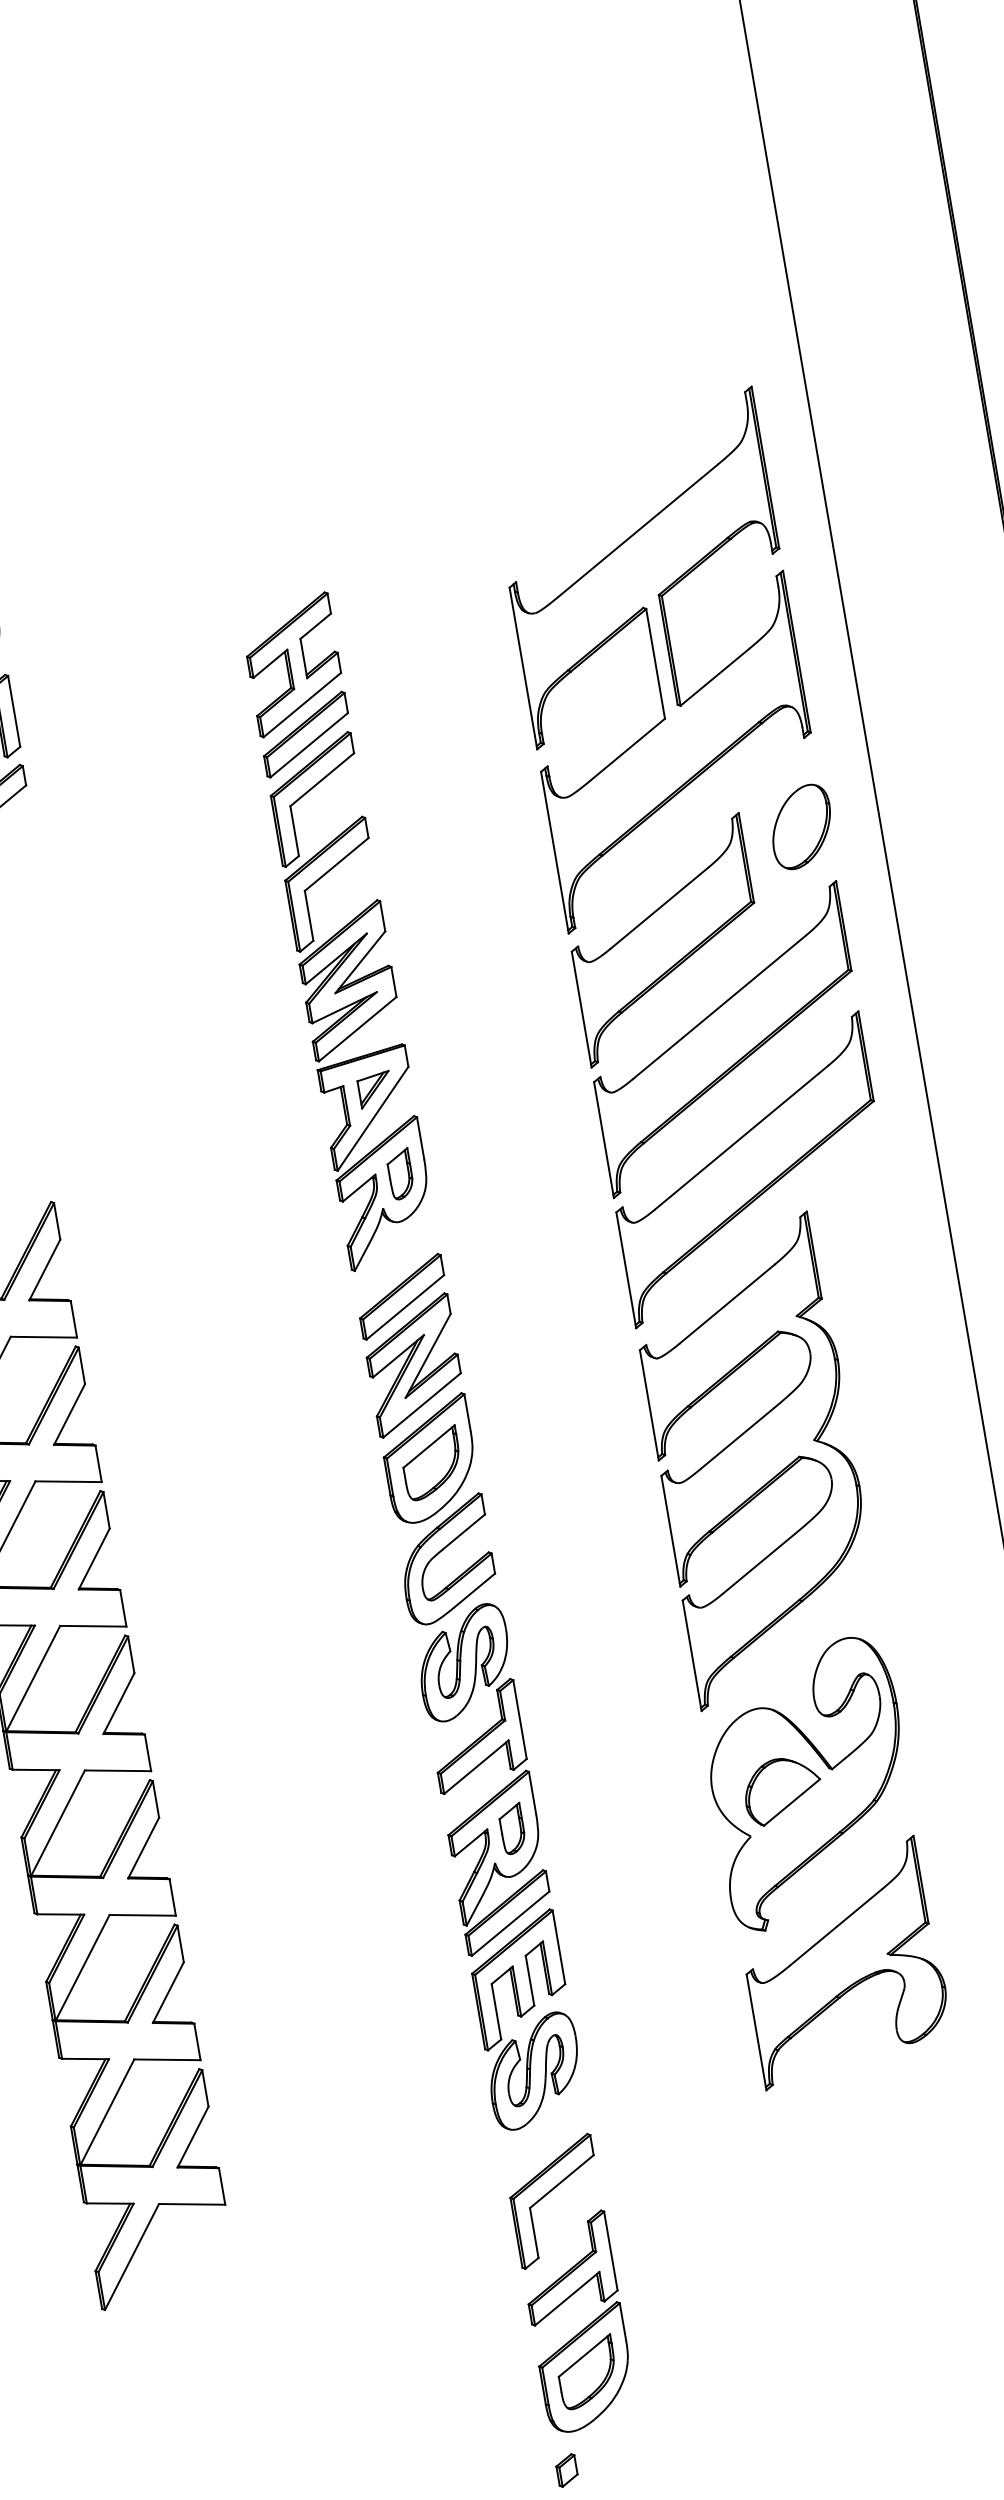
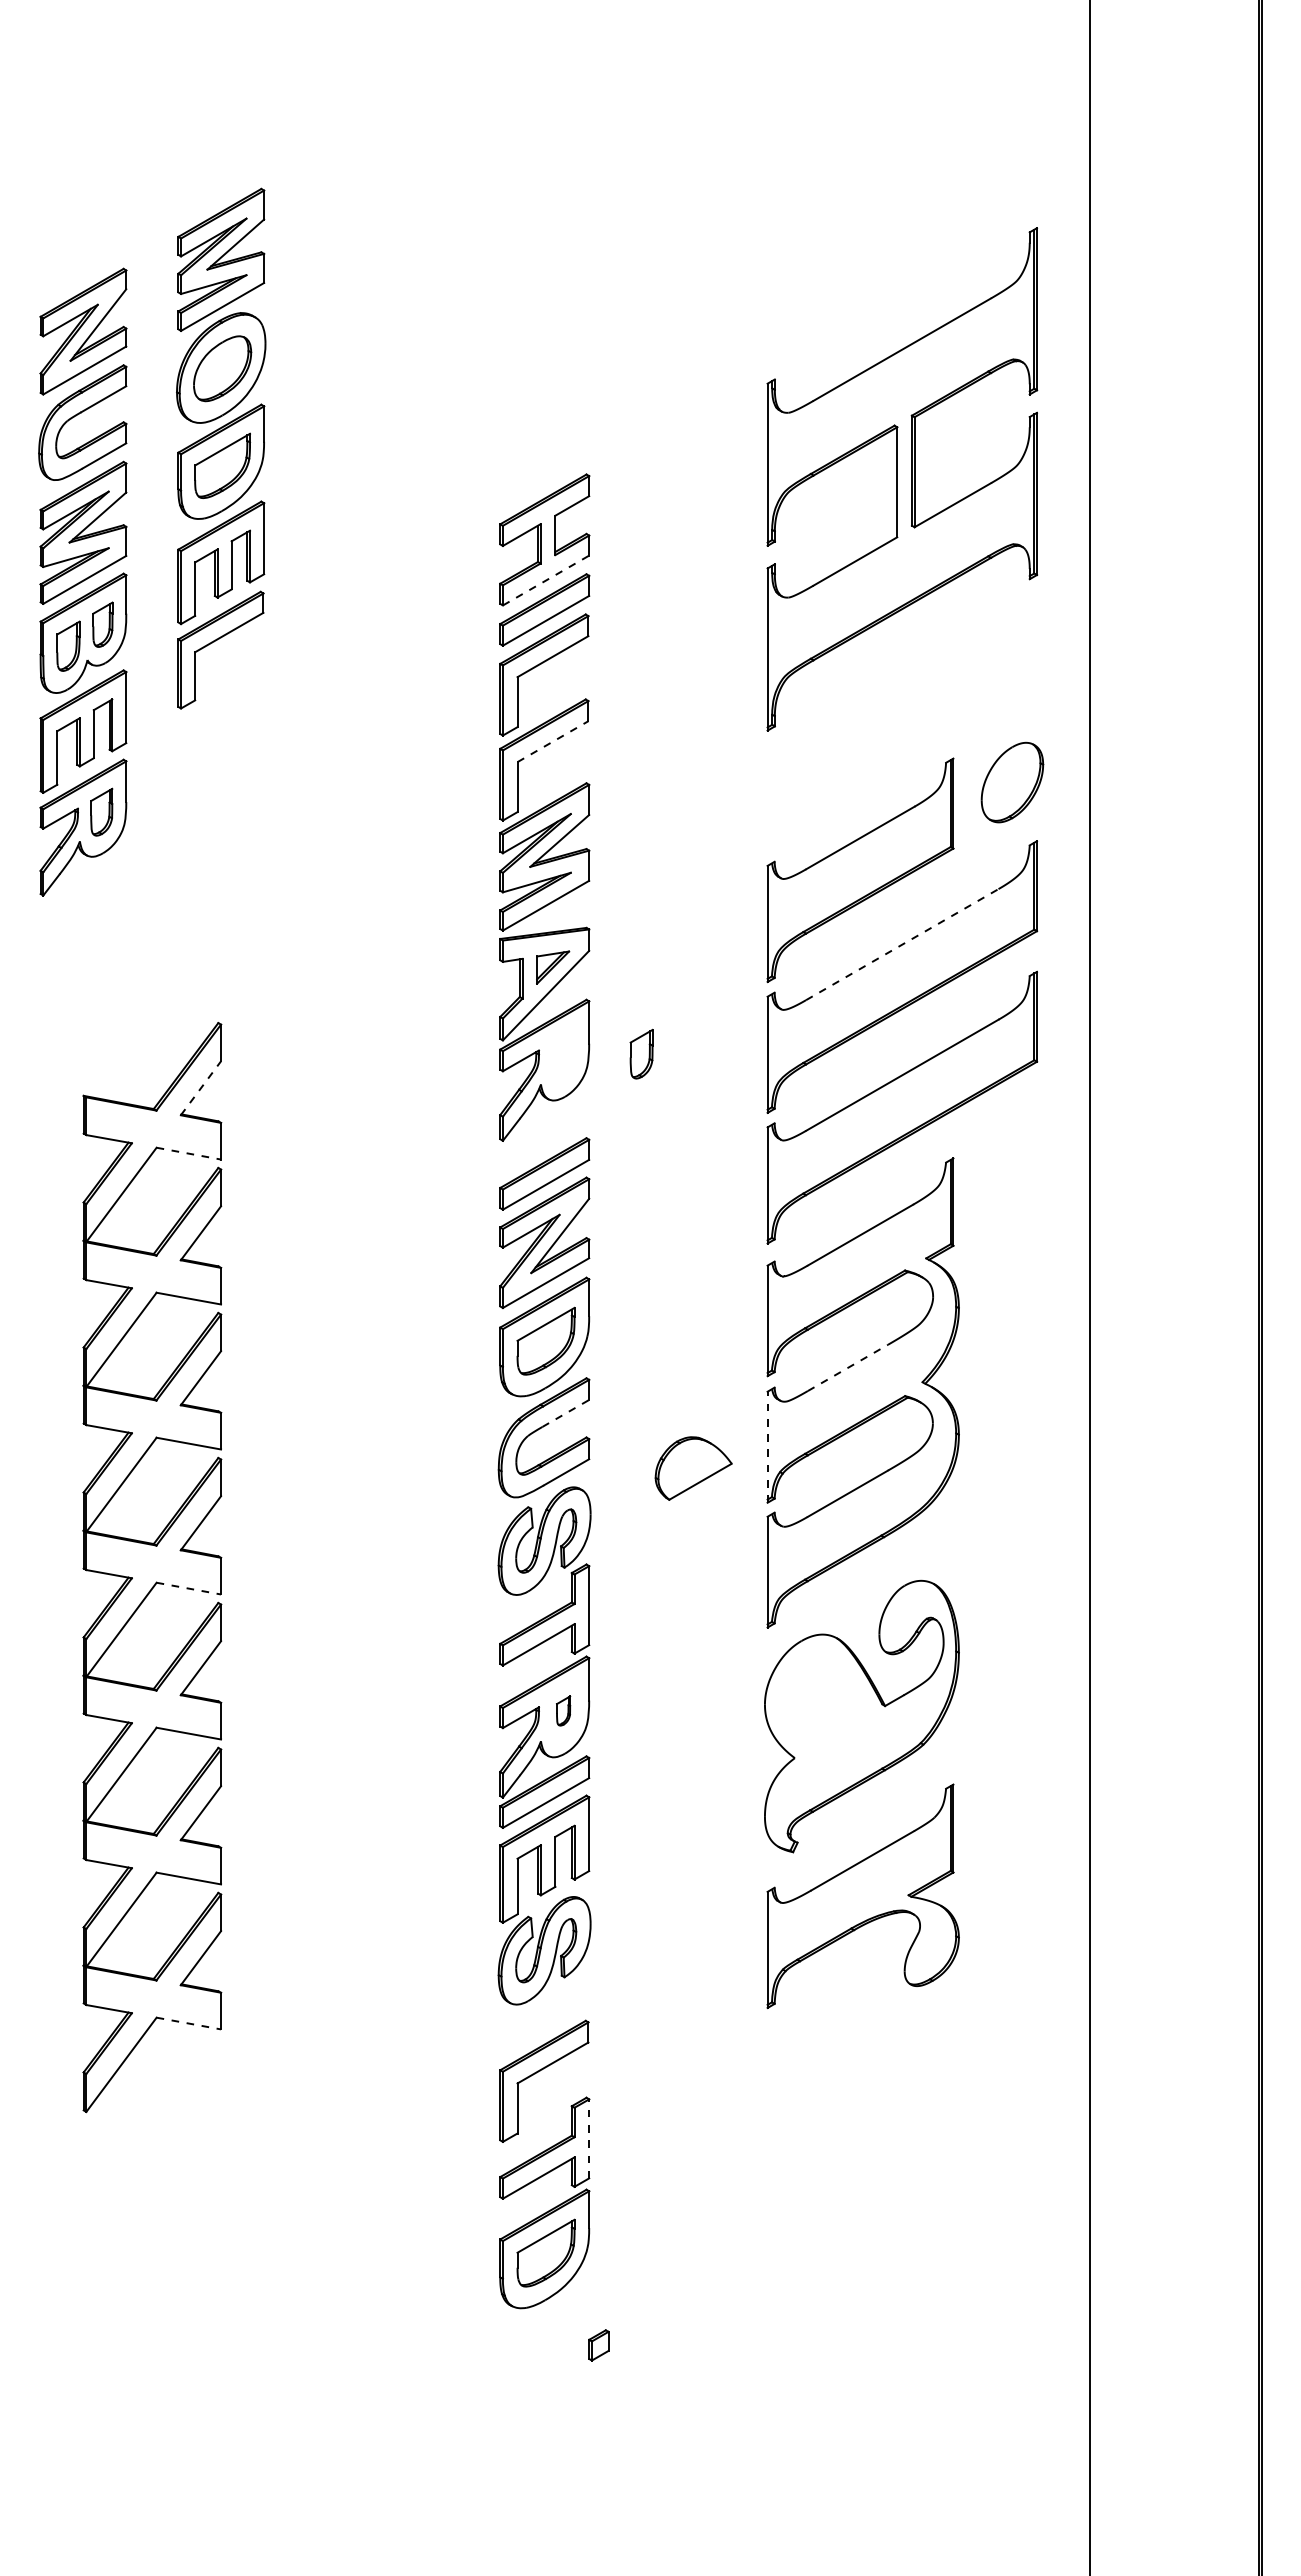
part: (660, 660) -> (902, 479), moved
line: (302, 704) -> (546, 580), solid -> dashed
line: (336, 864) -> (552, 741), solid -> dashed
line: (719, 1007) -> (902, 944), solid -> dashed
part: (400, 1173) -> (641, 1053), moved
line: (44, 1270) -> (200, 1088), solid -> dashed
line: (43, 1337) -> (188, 1153), solid -> dashed
line: (737, 1437) -> (848, 1367), solid -> dashed
line: (670, 1531) -> (767, 1447), solid -> dashed
line: (463, 1532) -> (565, 1413), solid -> dashed
line: (117, 1770) -> (188, 1588), solid -> dashed
part: (782, 1790) -> (693, 1468), moved
part: (512, 1828) -> (563, 1710), size x0.6
line: (191, 2204) -> (188, 2023), solid -> dashed
line: (611, 2250) -> (589, 2138), solid -> dashed
part: (566, 2470) -> (598, 2345), moved

